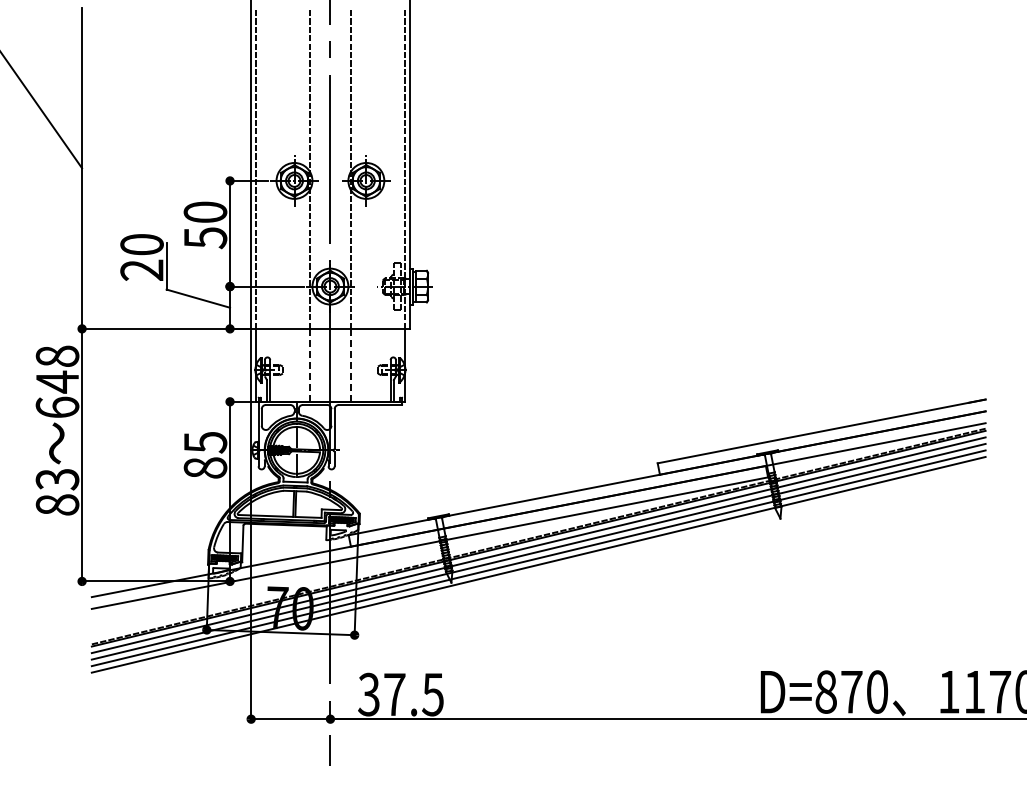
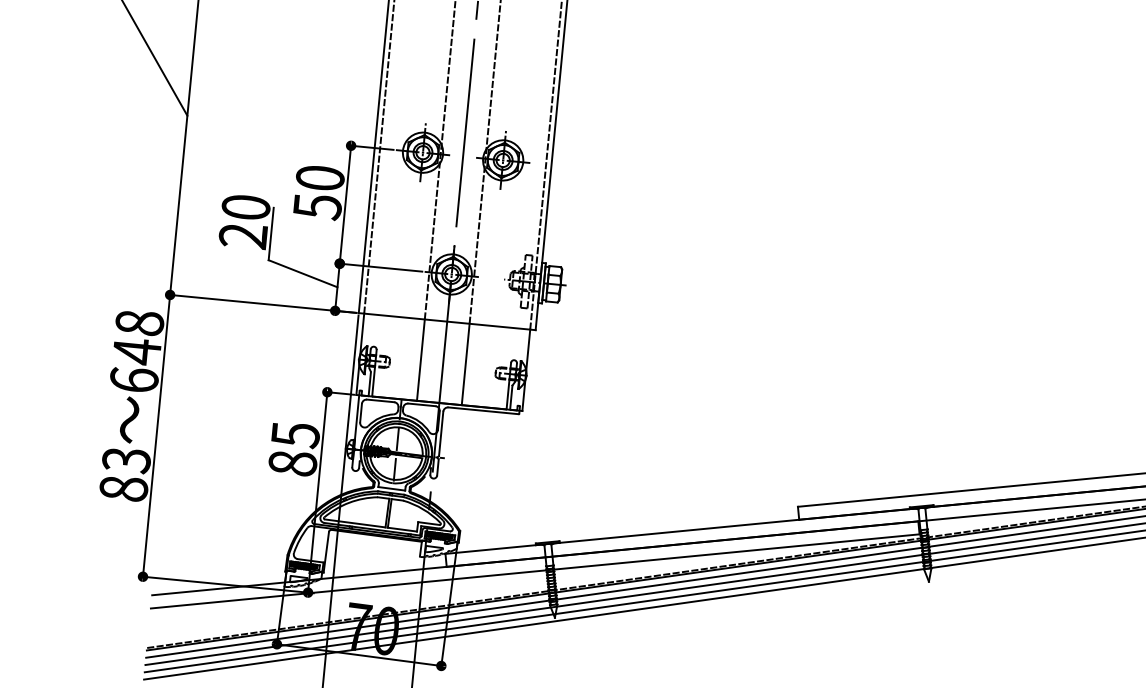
line: (310, 365) -> (421, 360), dashed -> solid
line: (350, 365) -> (465, 364), dashed -> solid

